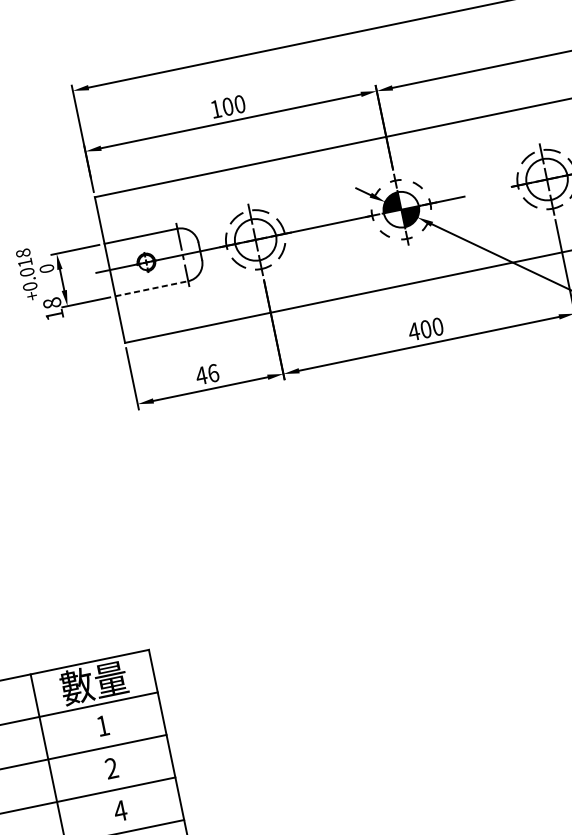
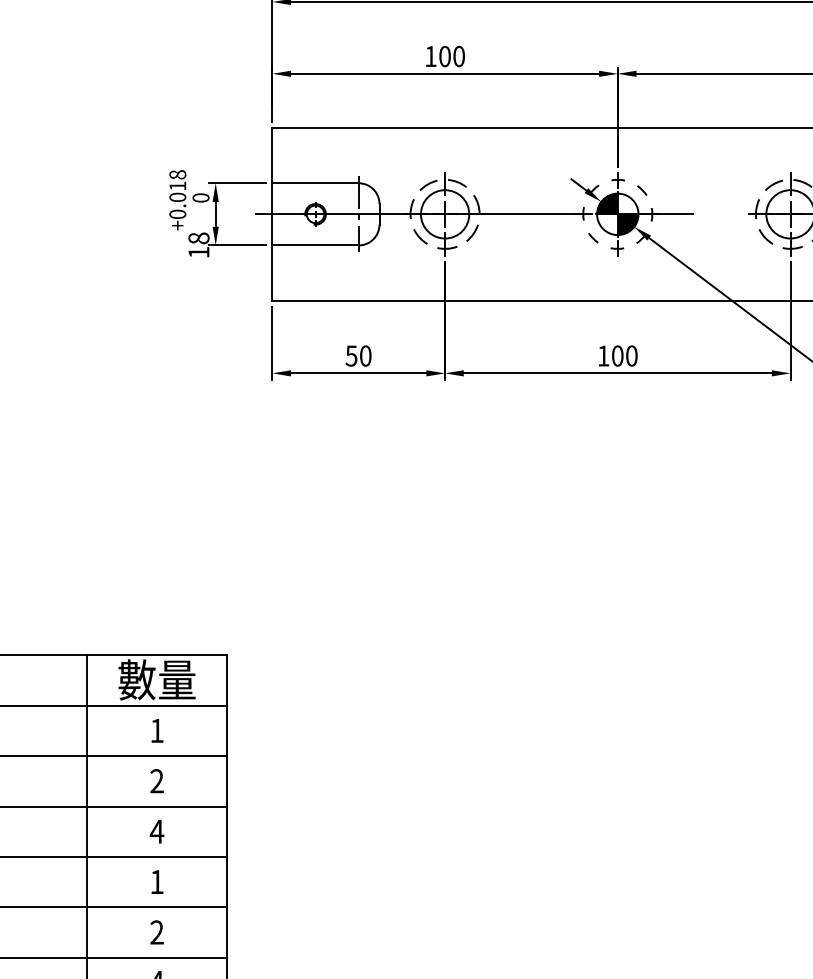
line: (152, 288) -> (316, 245), dashed -> solid
text: (413, 331) -> (603, 355), 400 -> 100
text: (207, 374) -> (358, 355), 46 -> 50

